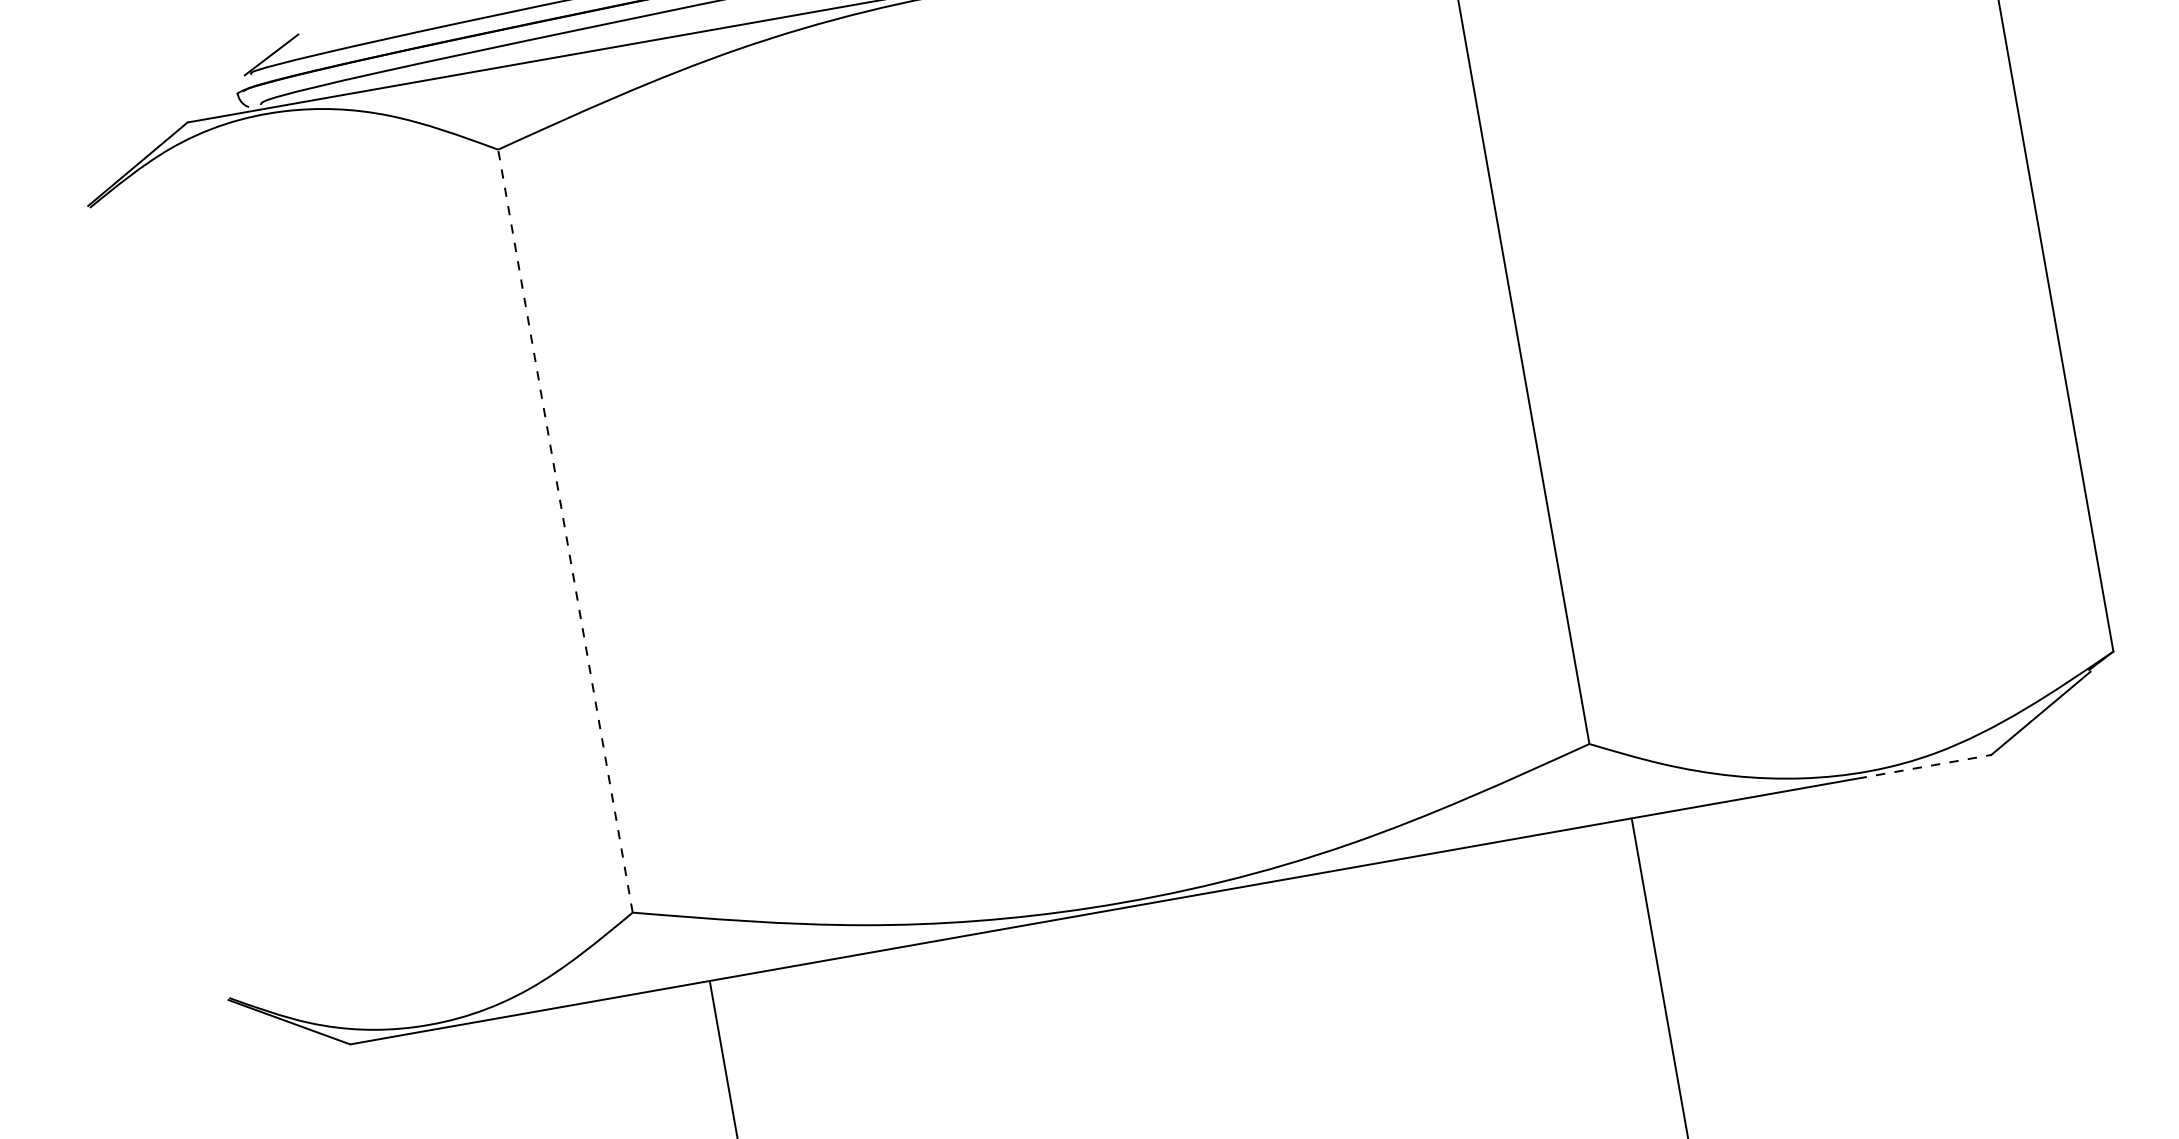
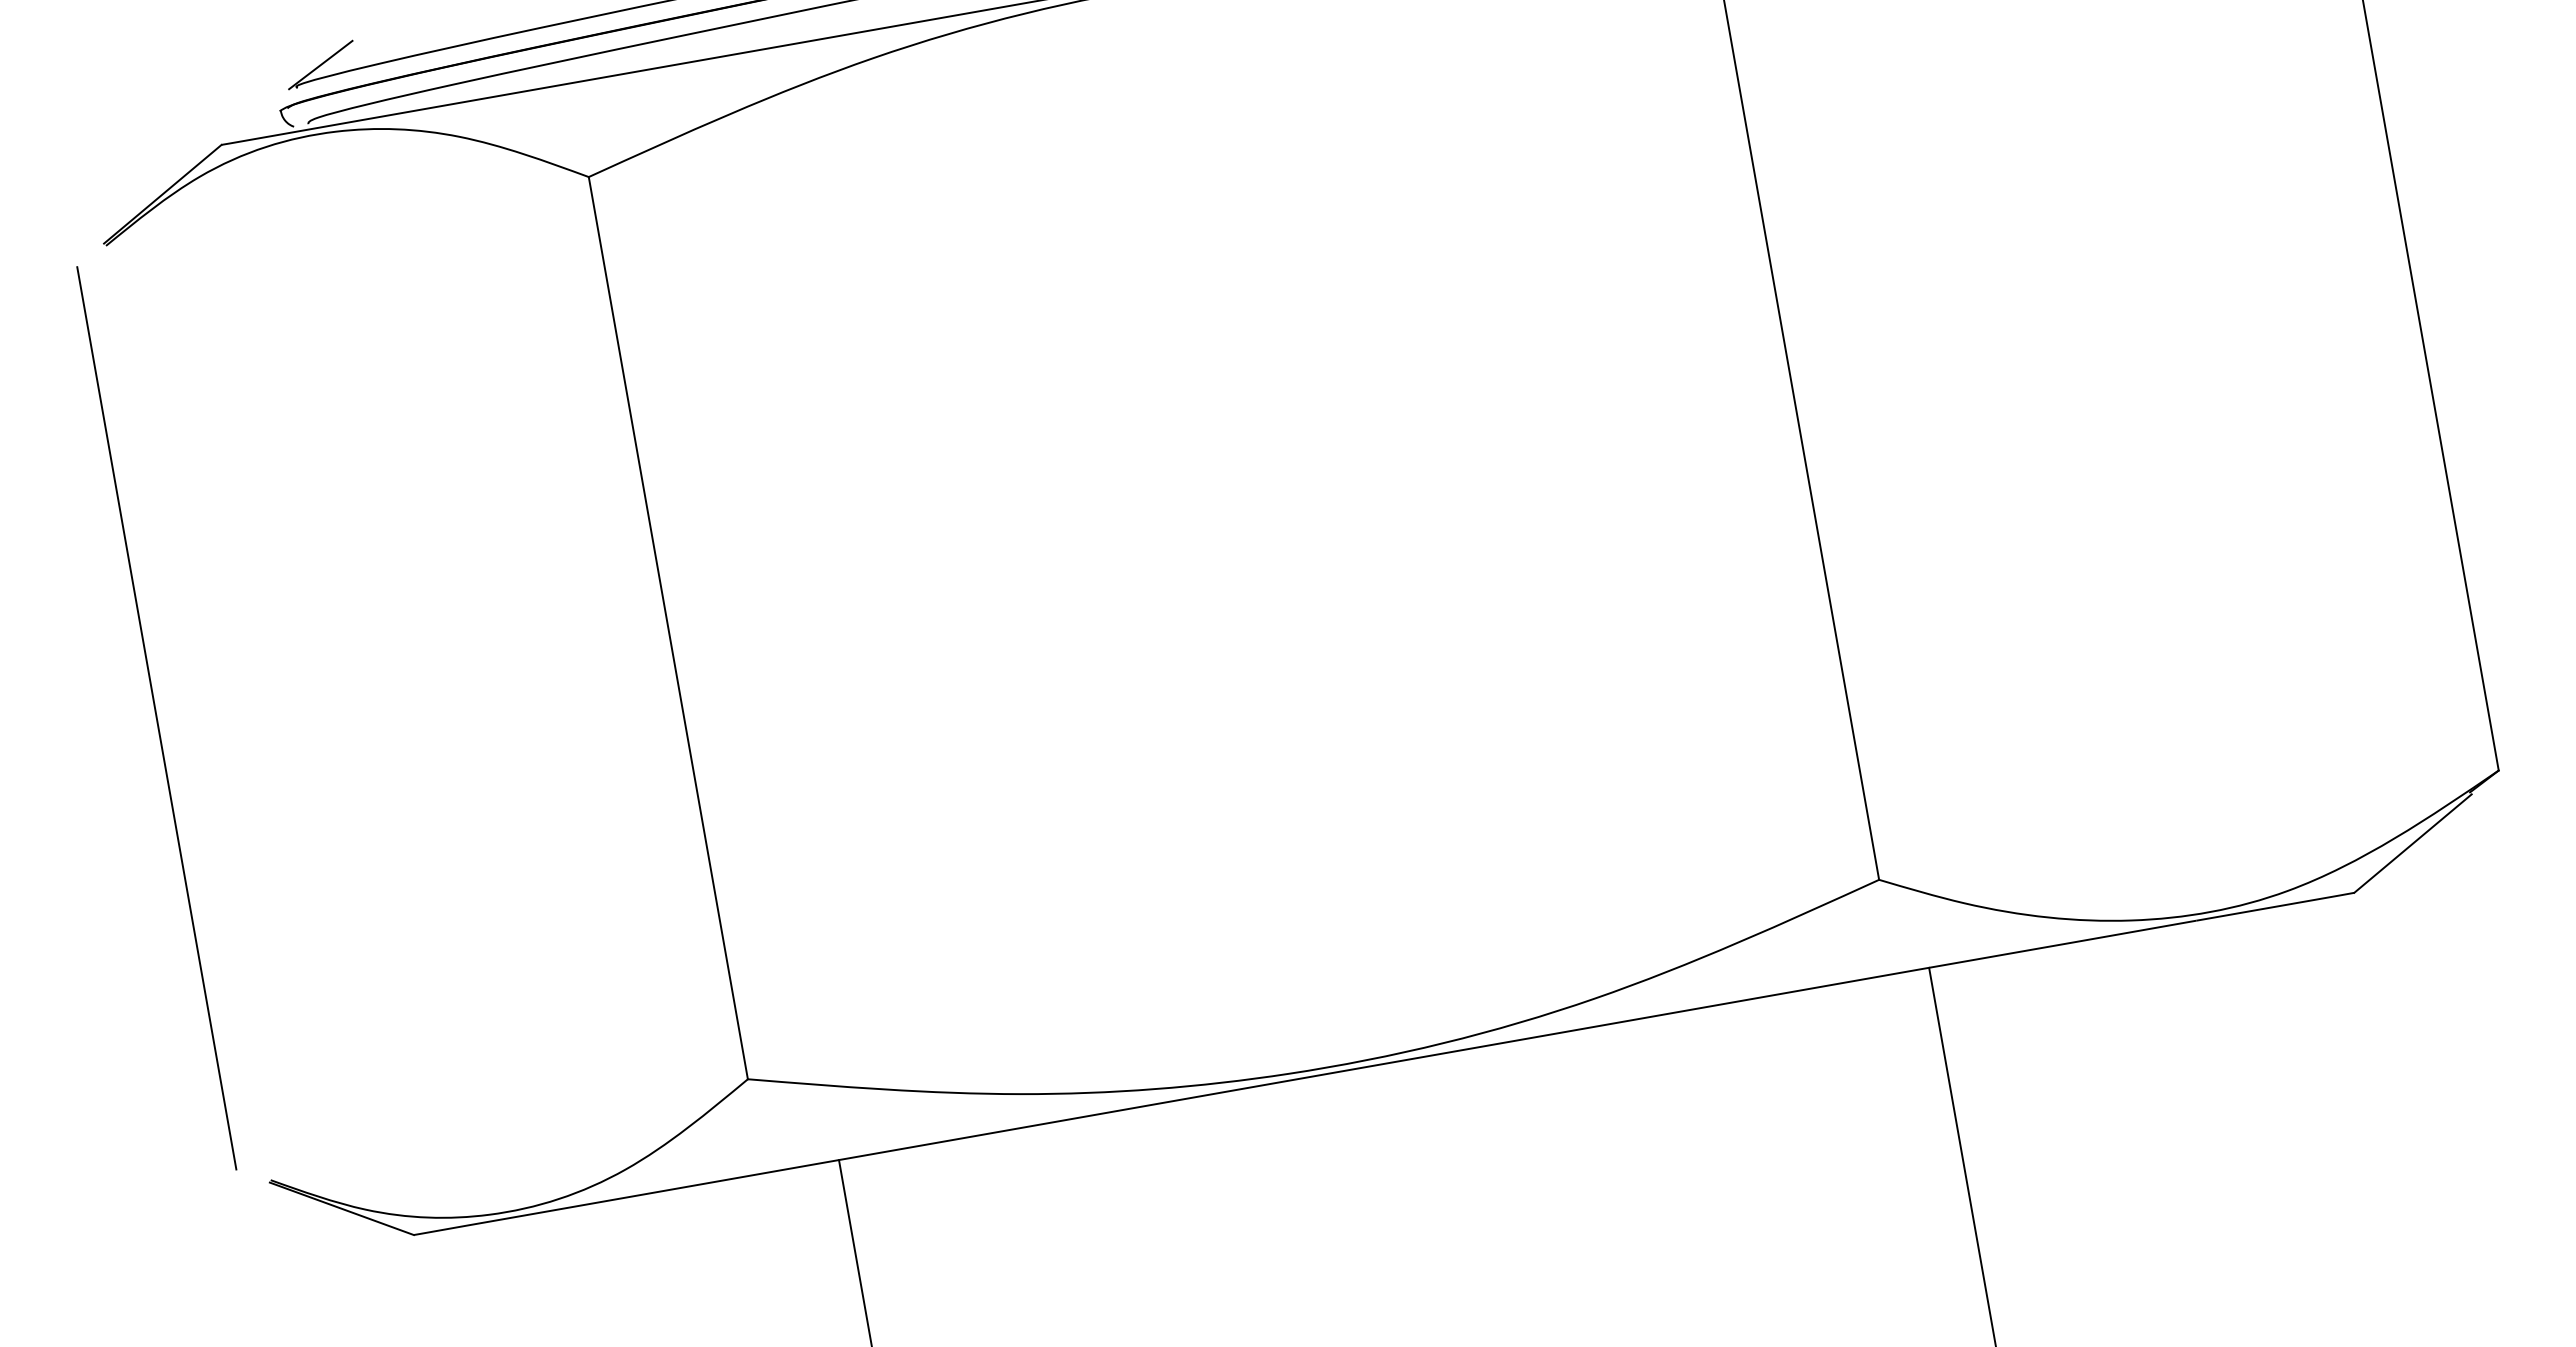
line: (565, 530) -> (668, 627), dashed -> solid
line: (132, 607) -> (156, 718), added
line: (1925, 766) -> (2276, 906), dashed -> solid

